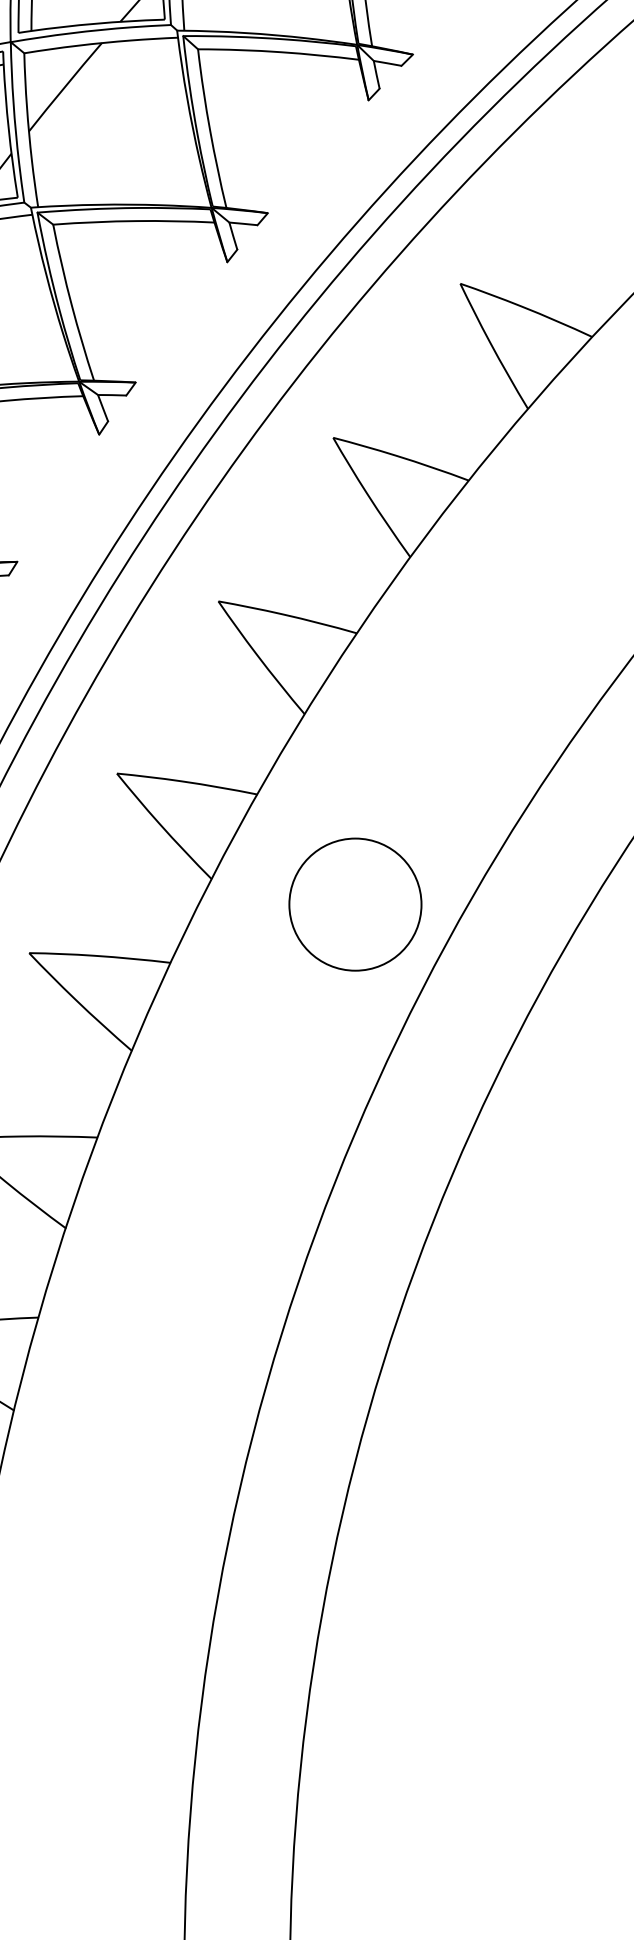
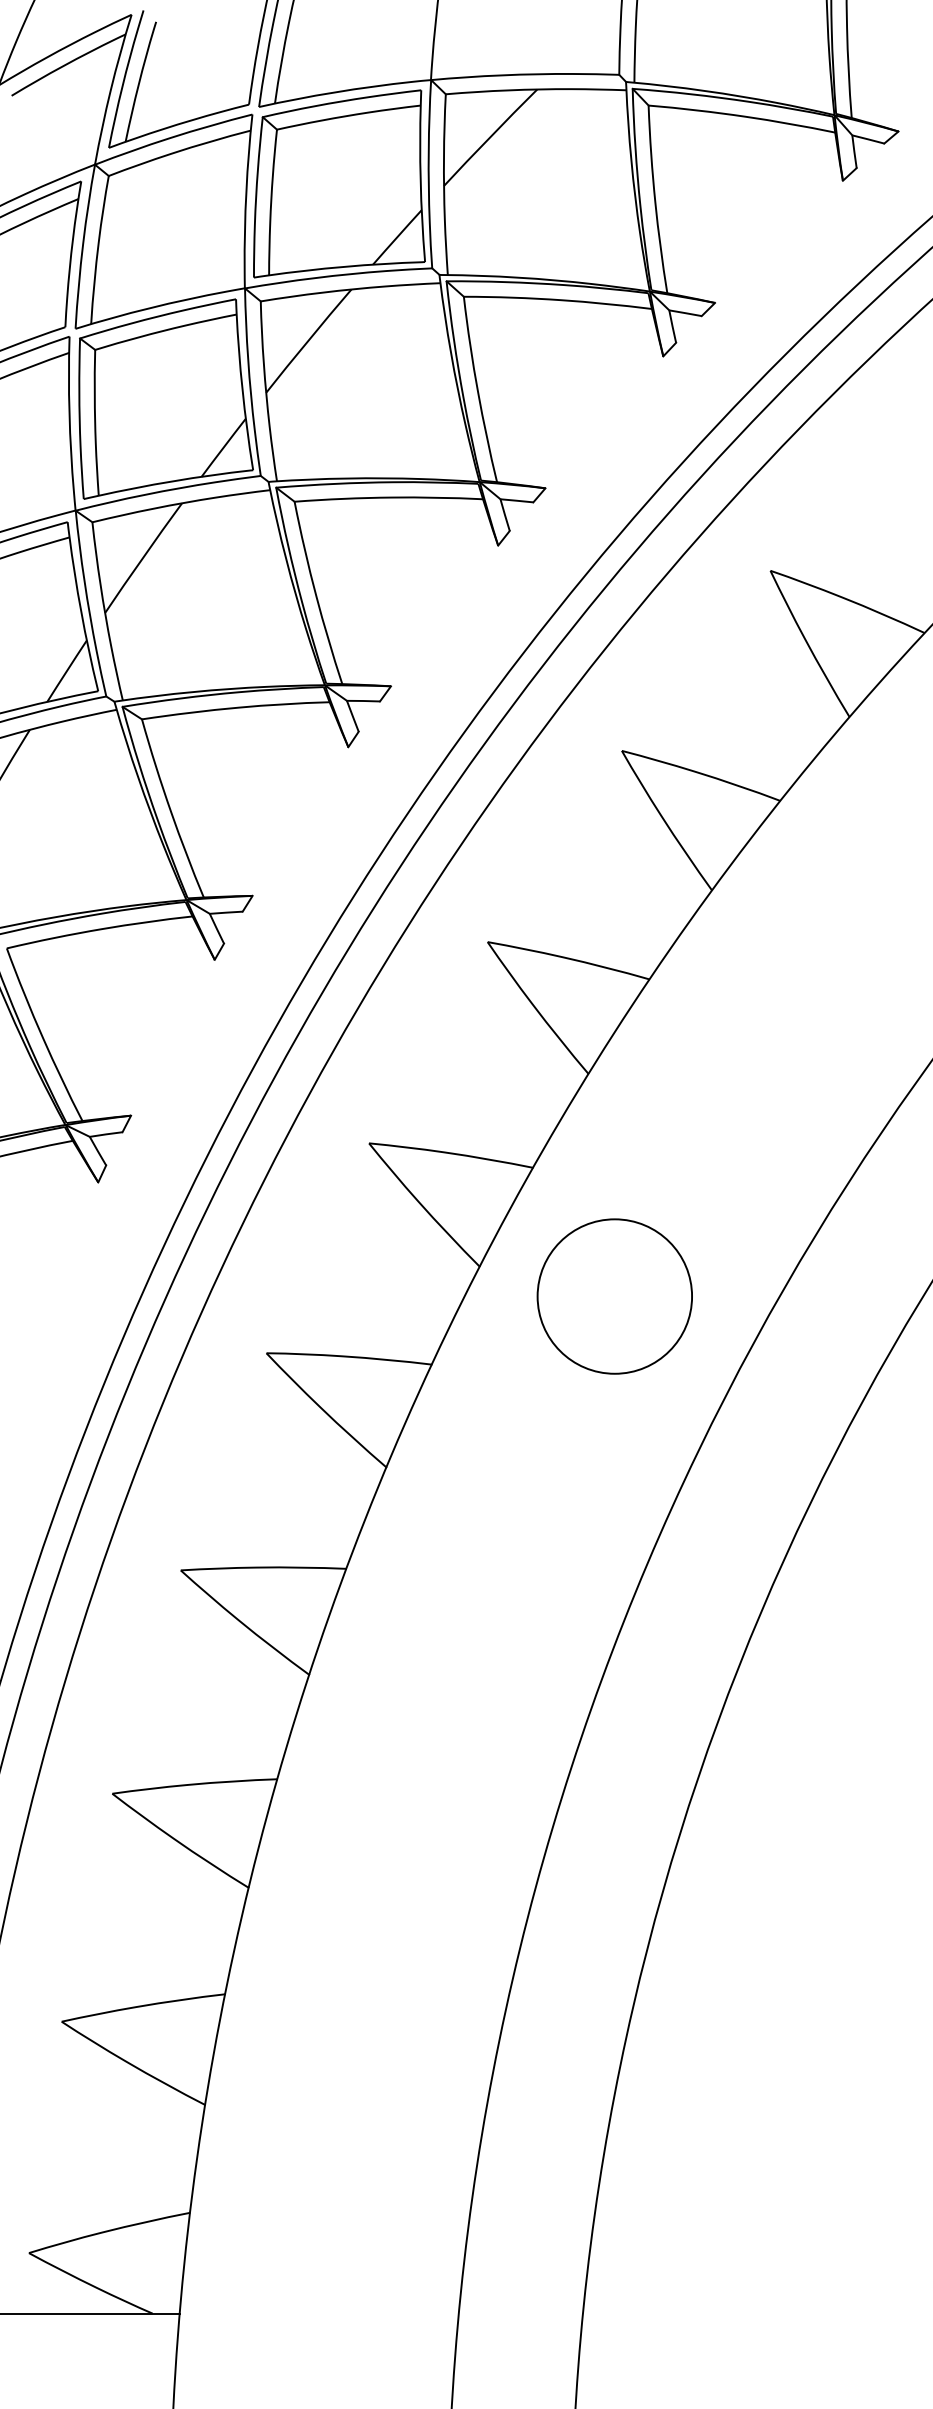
circle: (355, 904) -> (614, 1296), moved

